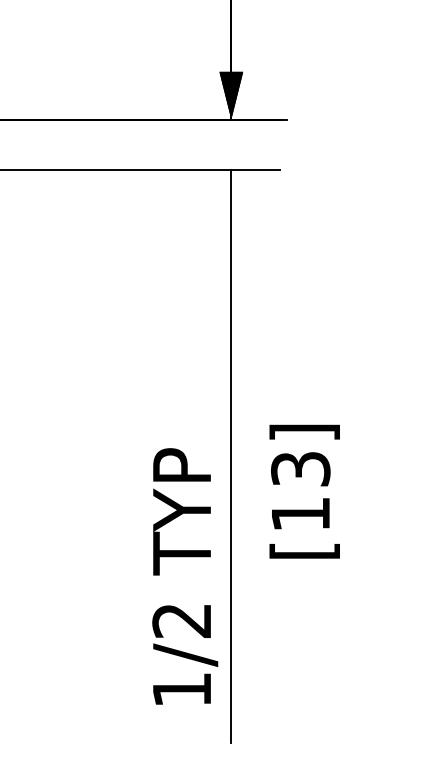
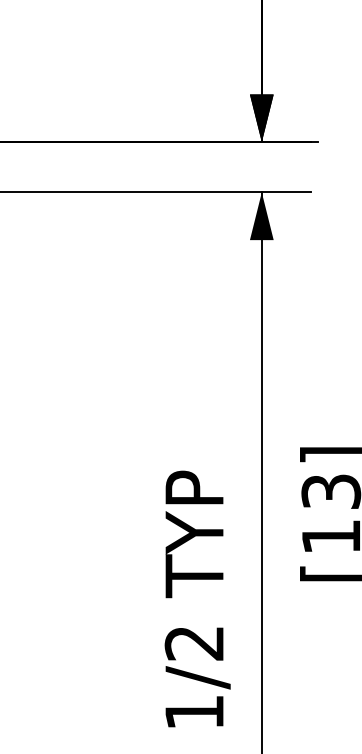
fill: (231, 193) -> (261, 216), added
text: (185, 576) -> (197, 599), moved

